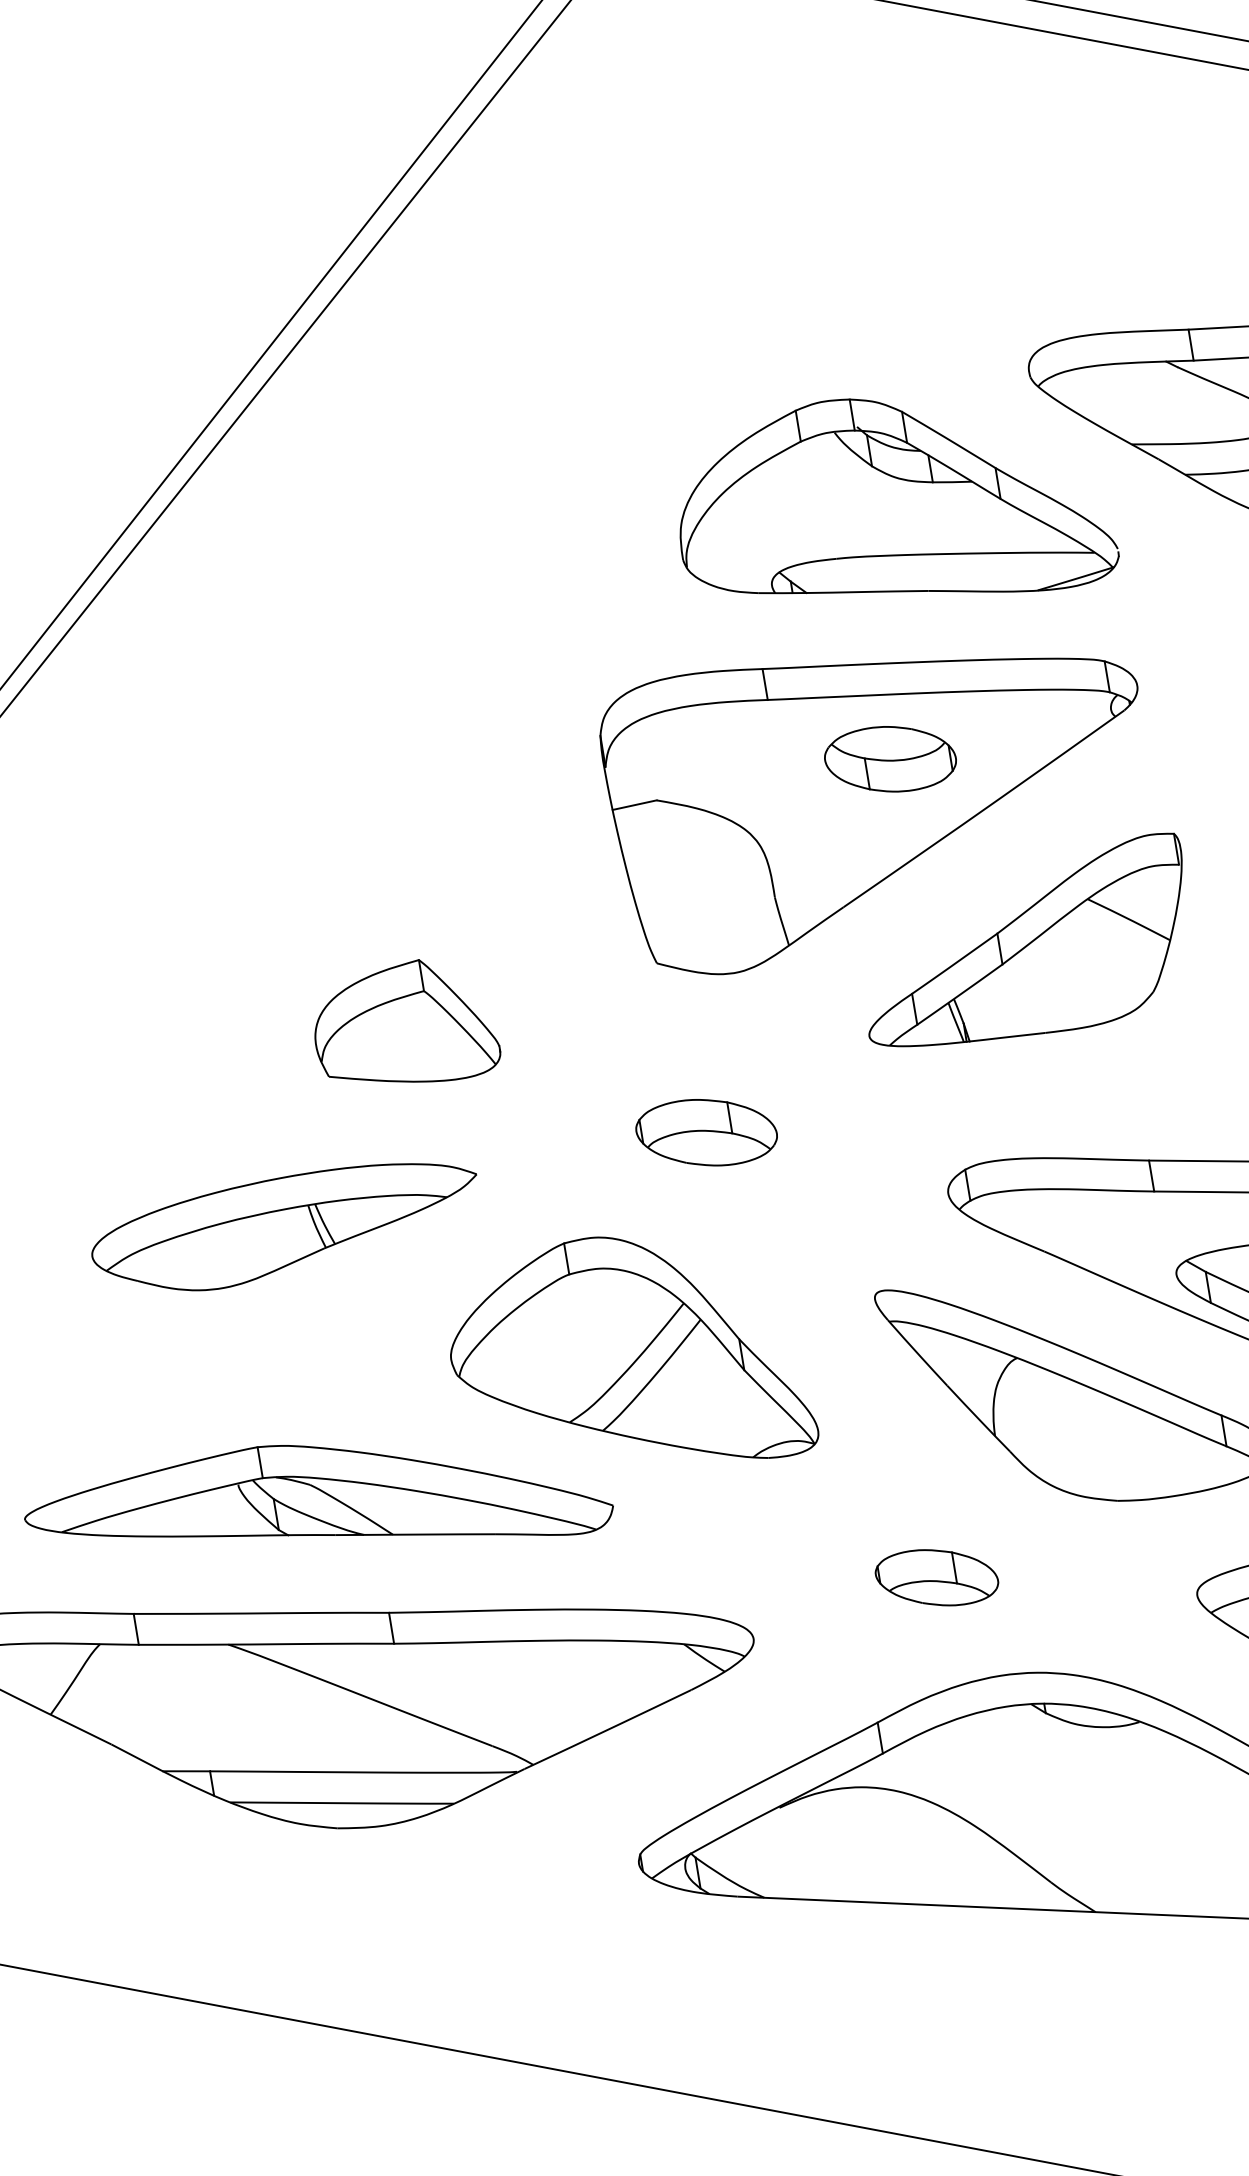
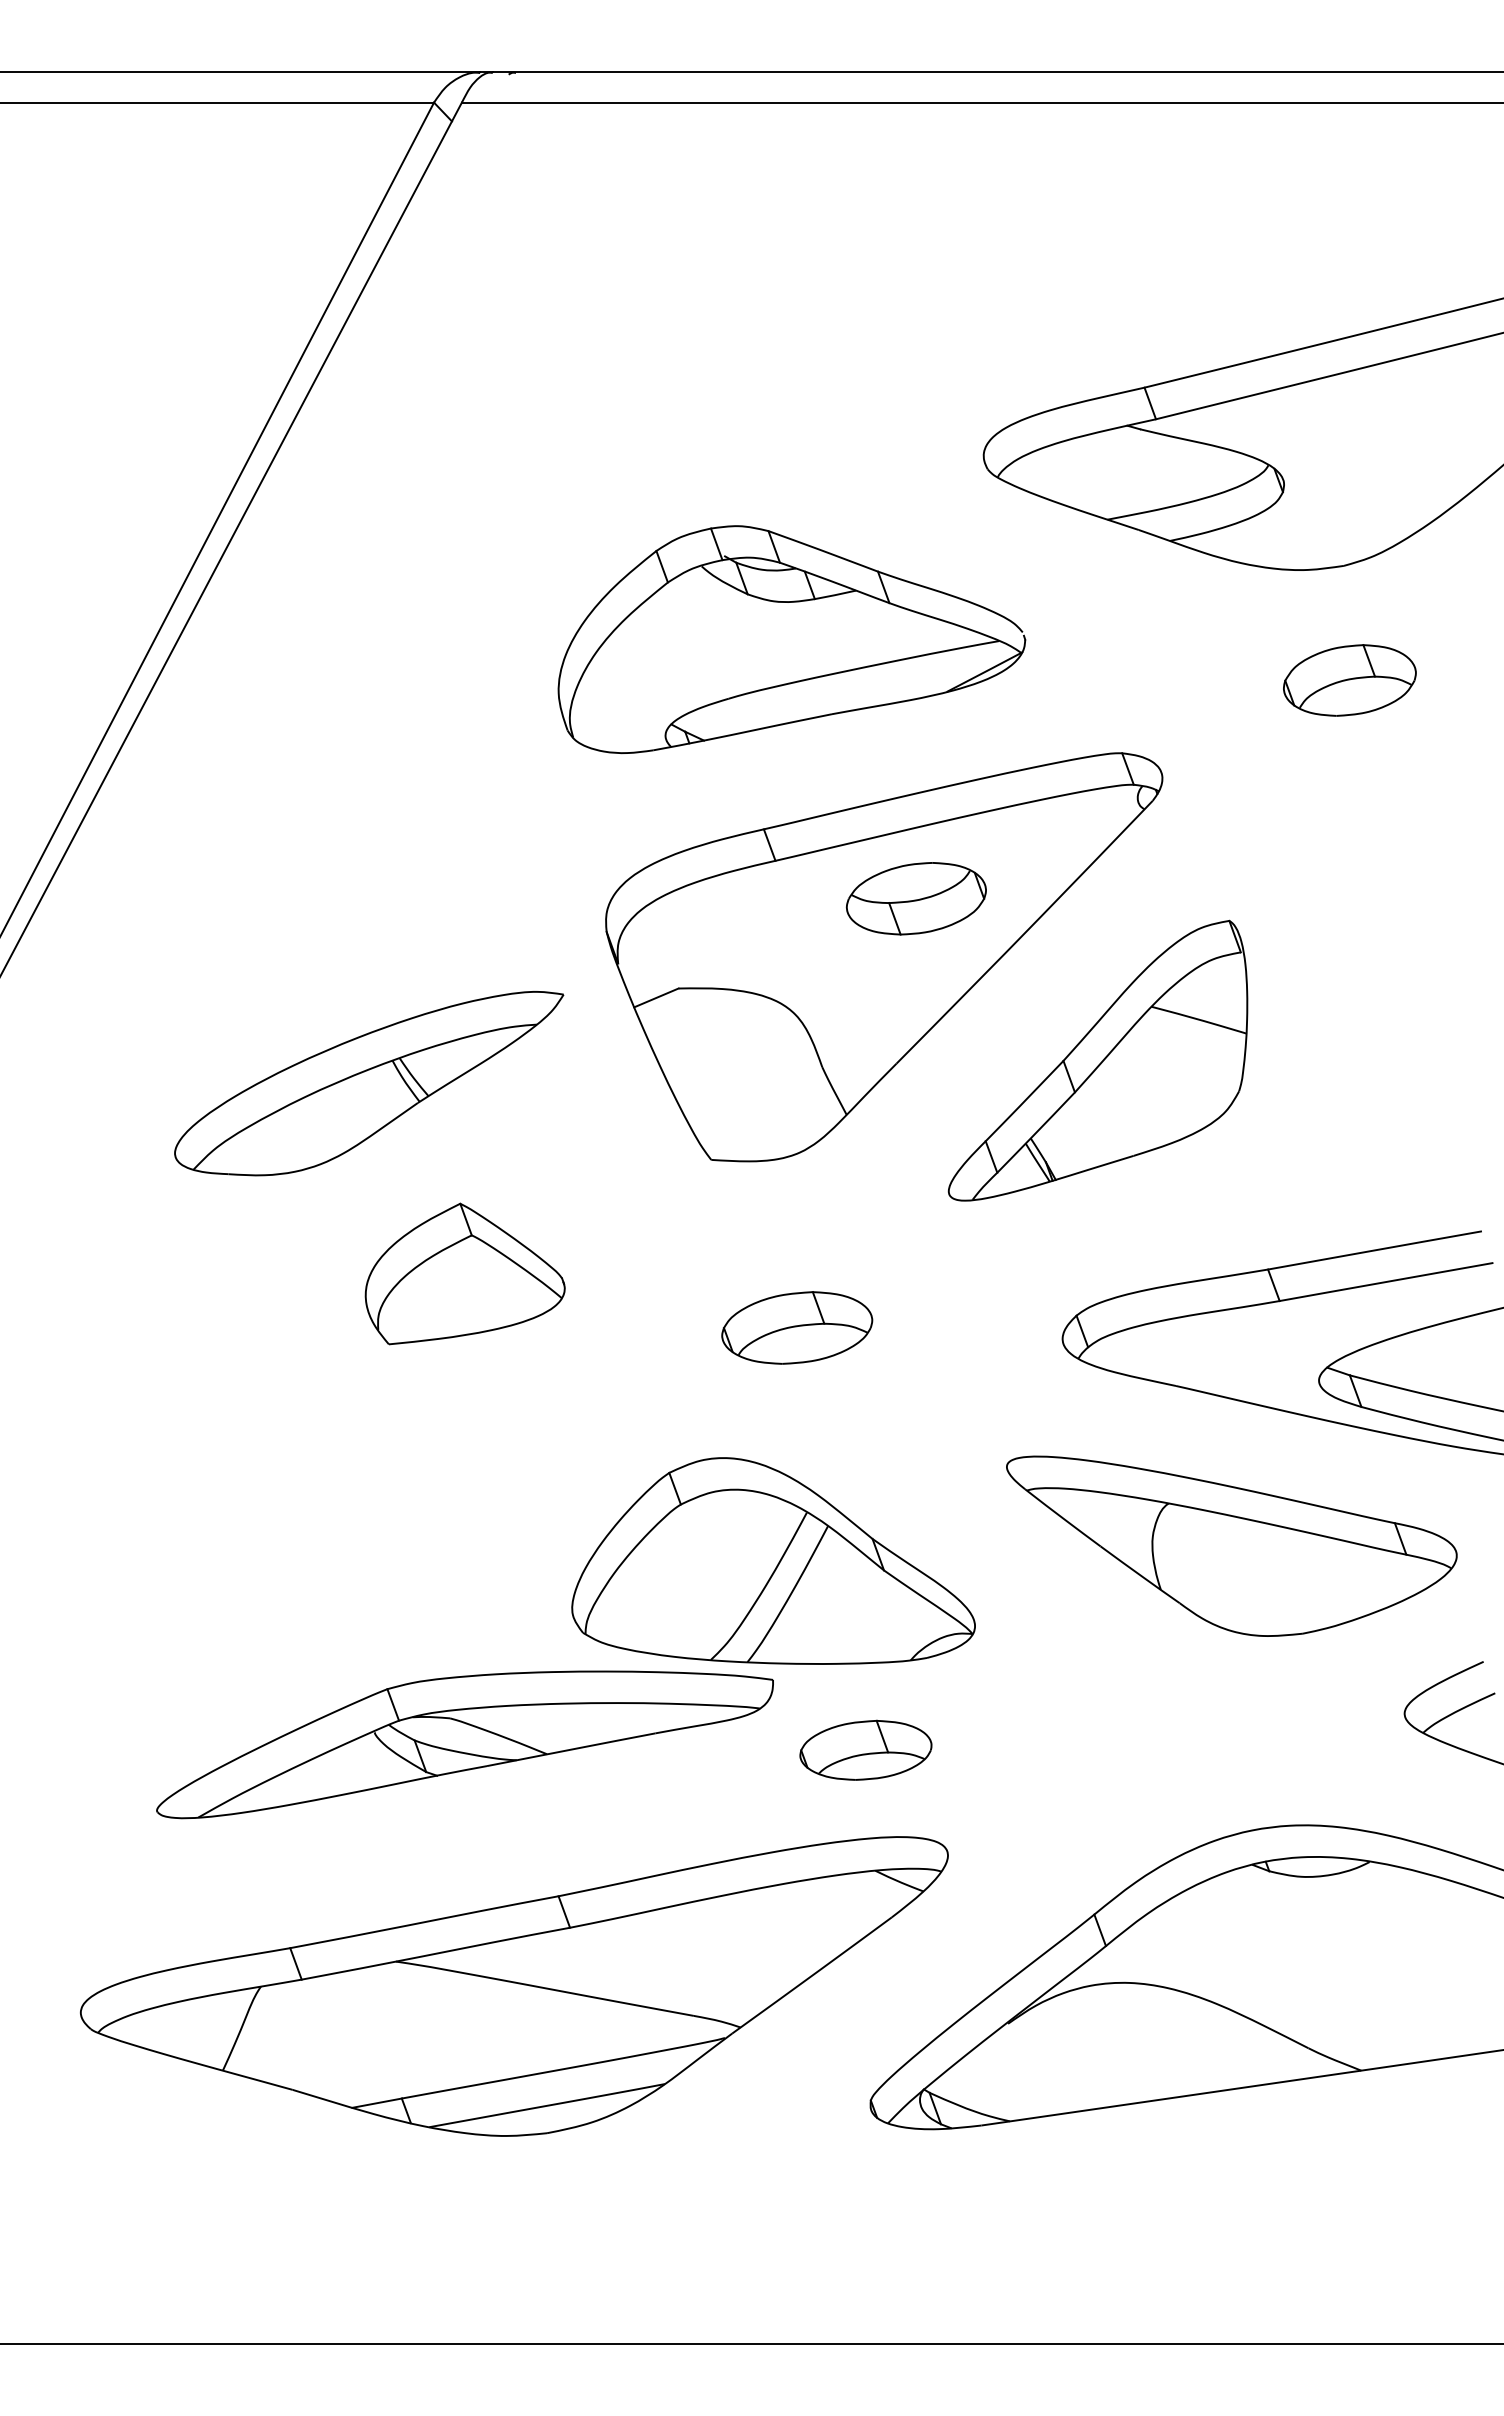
part: (904, 515) -> (791, 639), moved
part: (283, 1222) -> (369, 1083), moved
part: (318, 1511) -> (464, 1744), moved
part: (936, 1576) -> (865, 1749), moved

